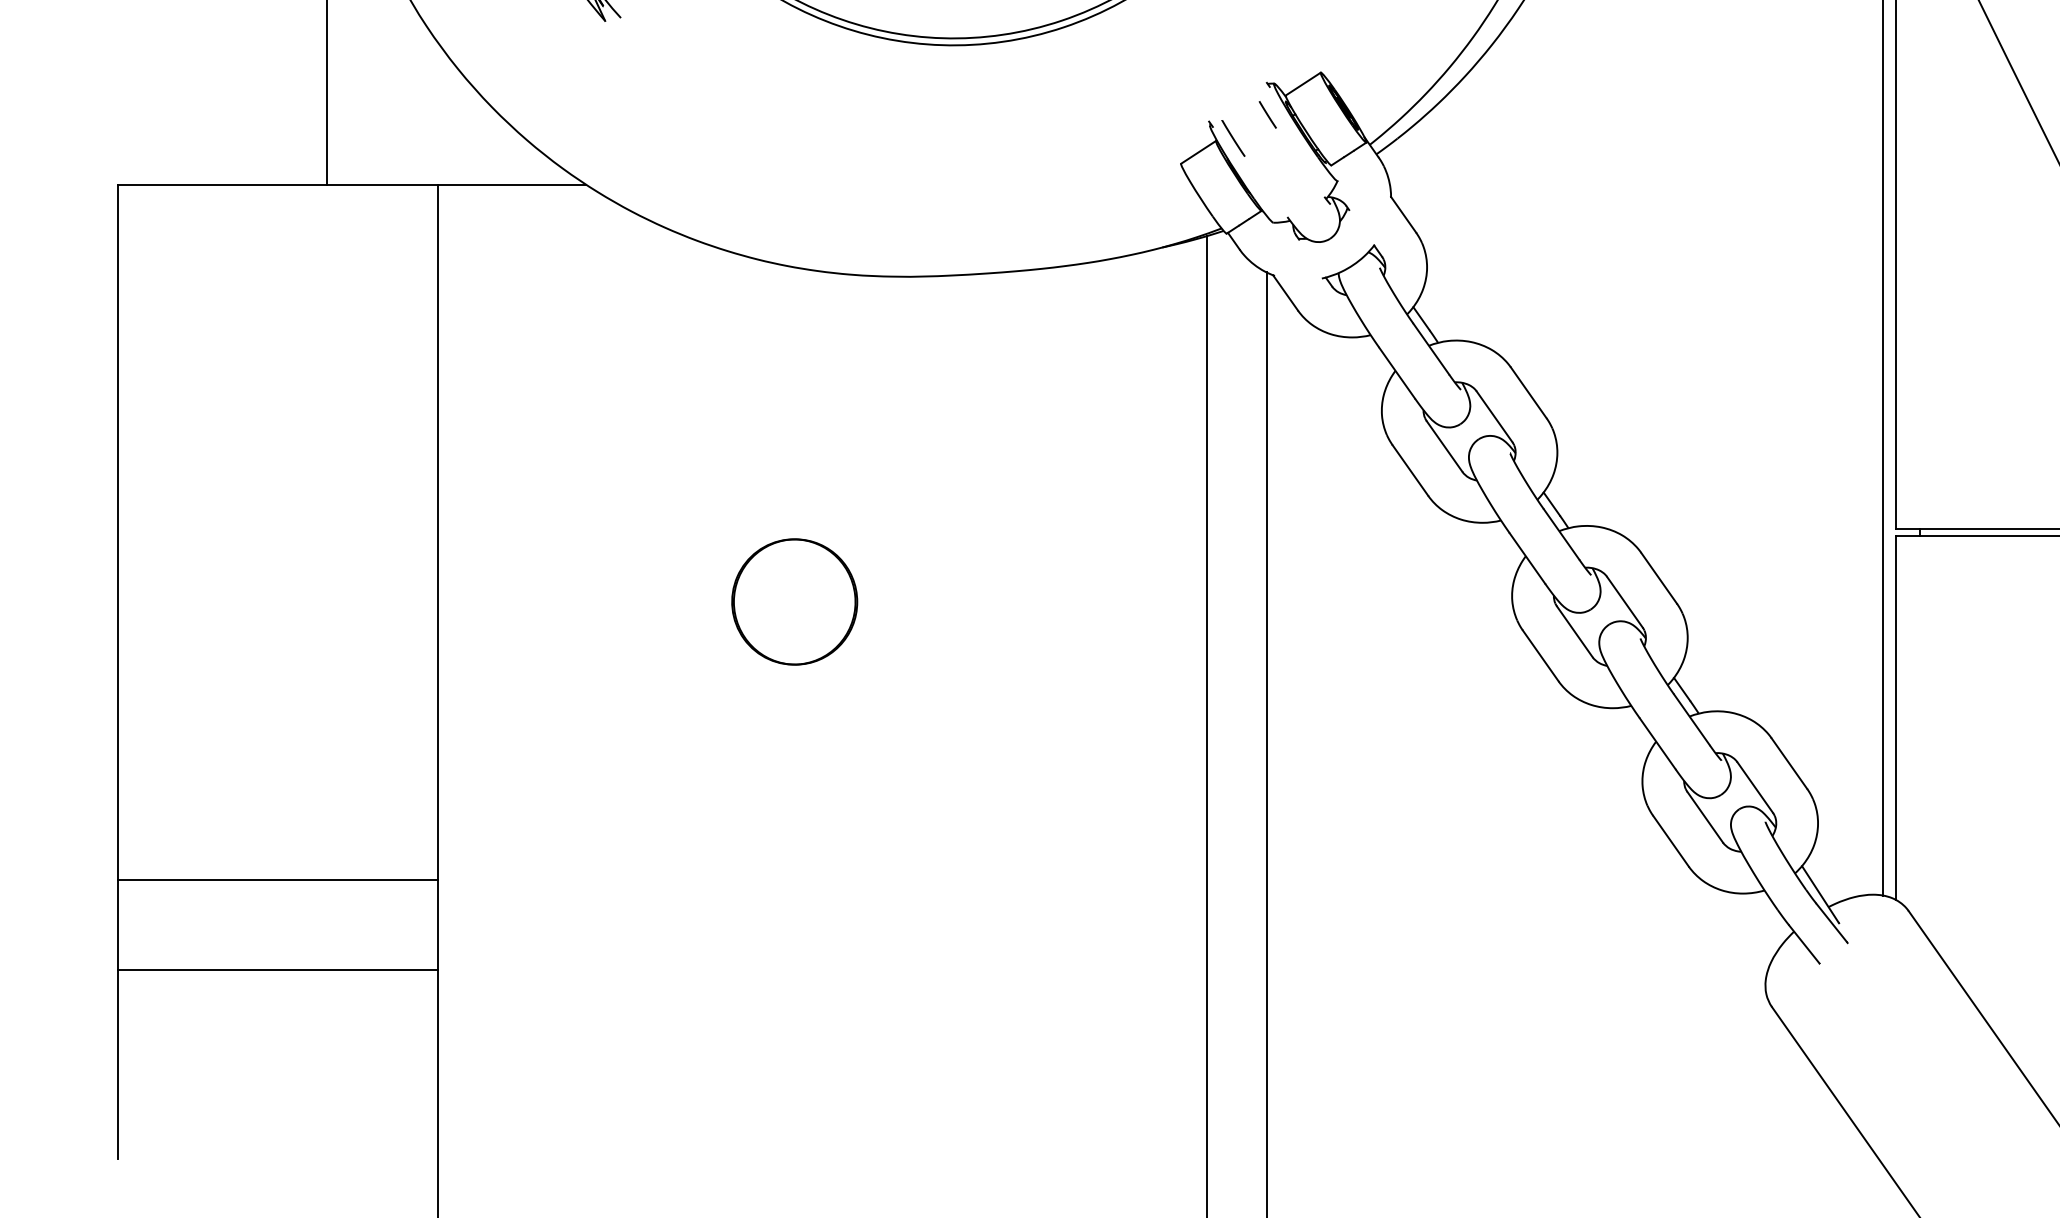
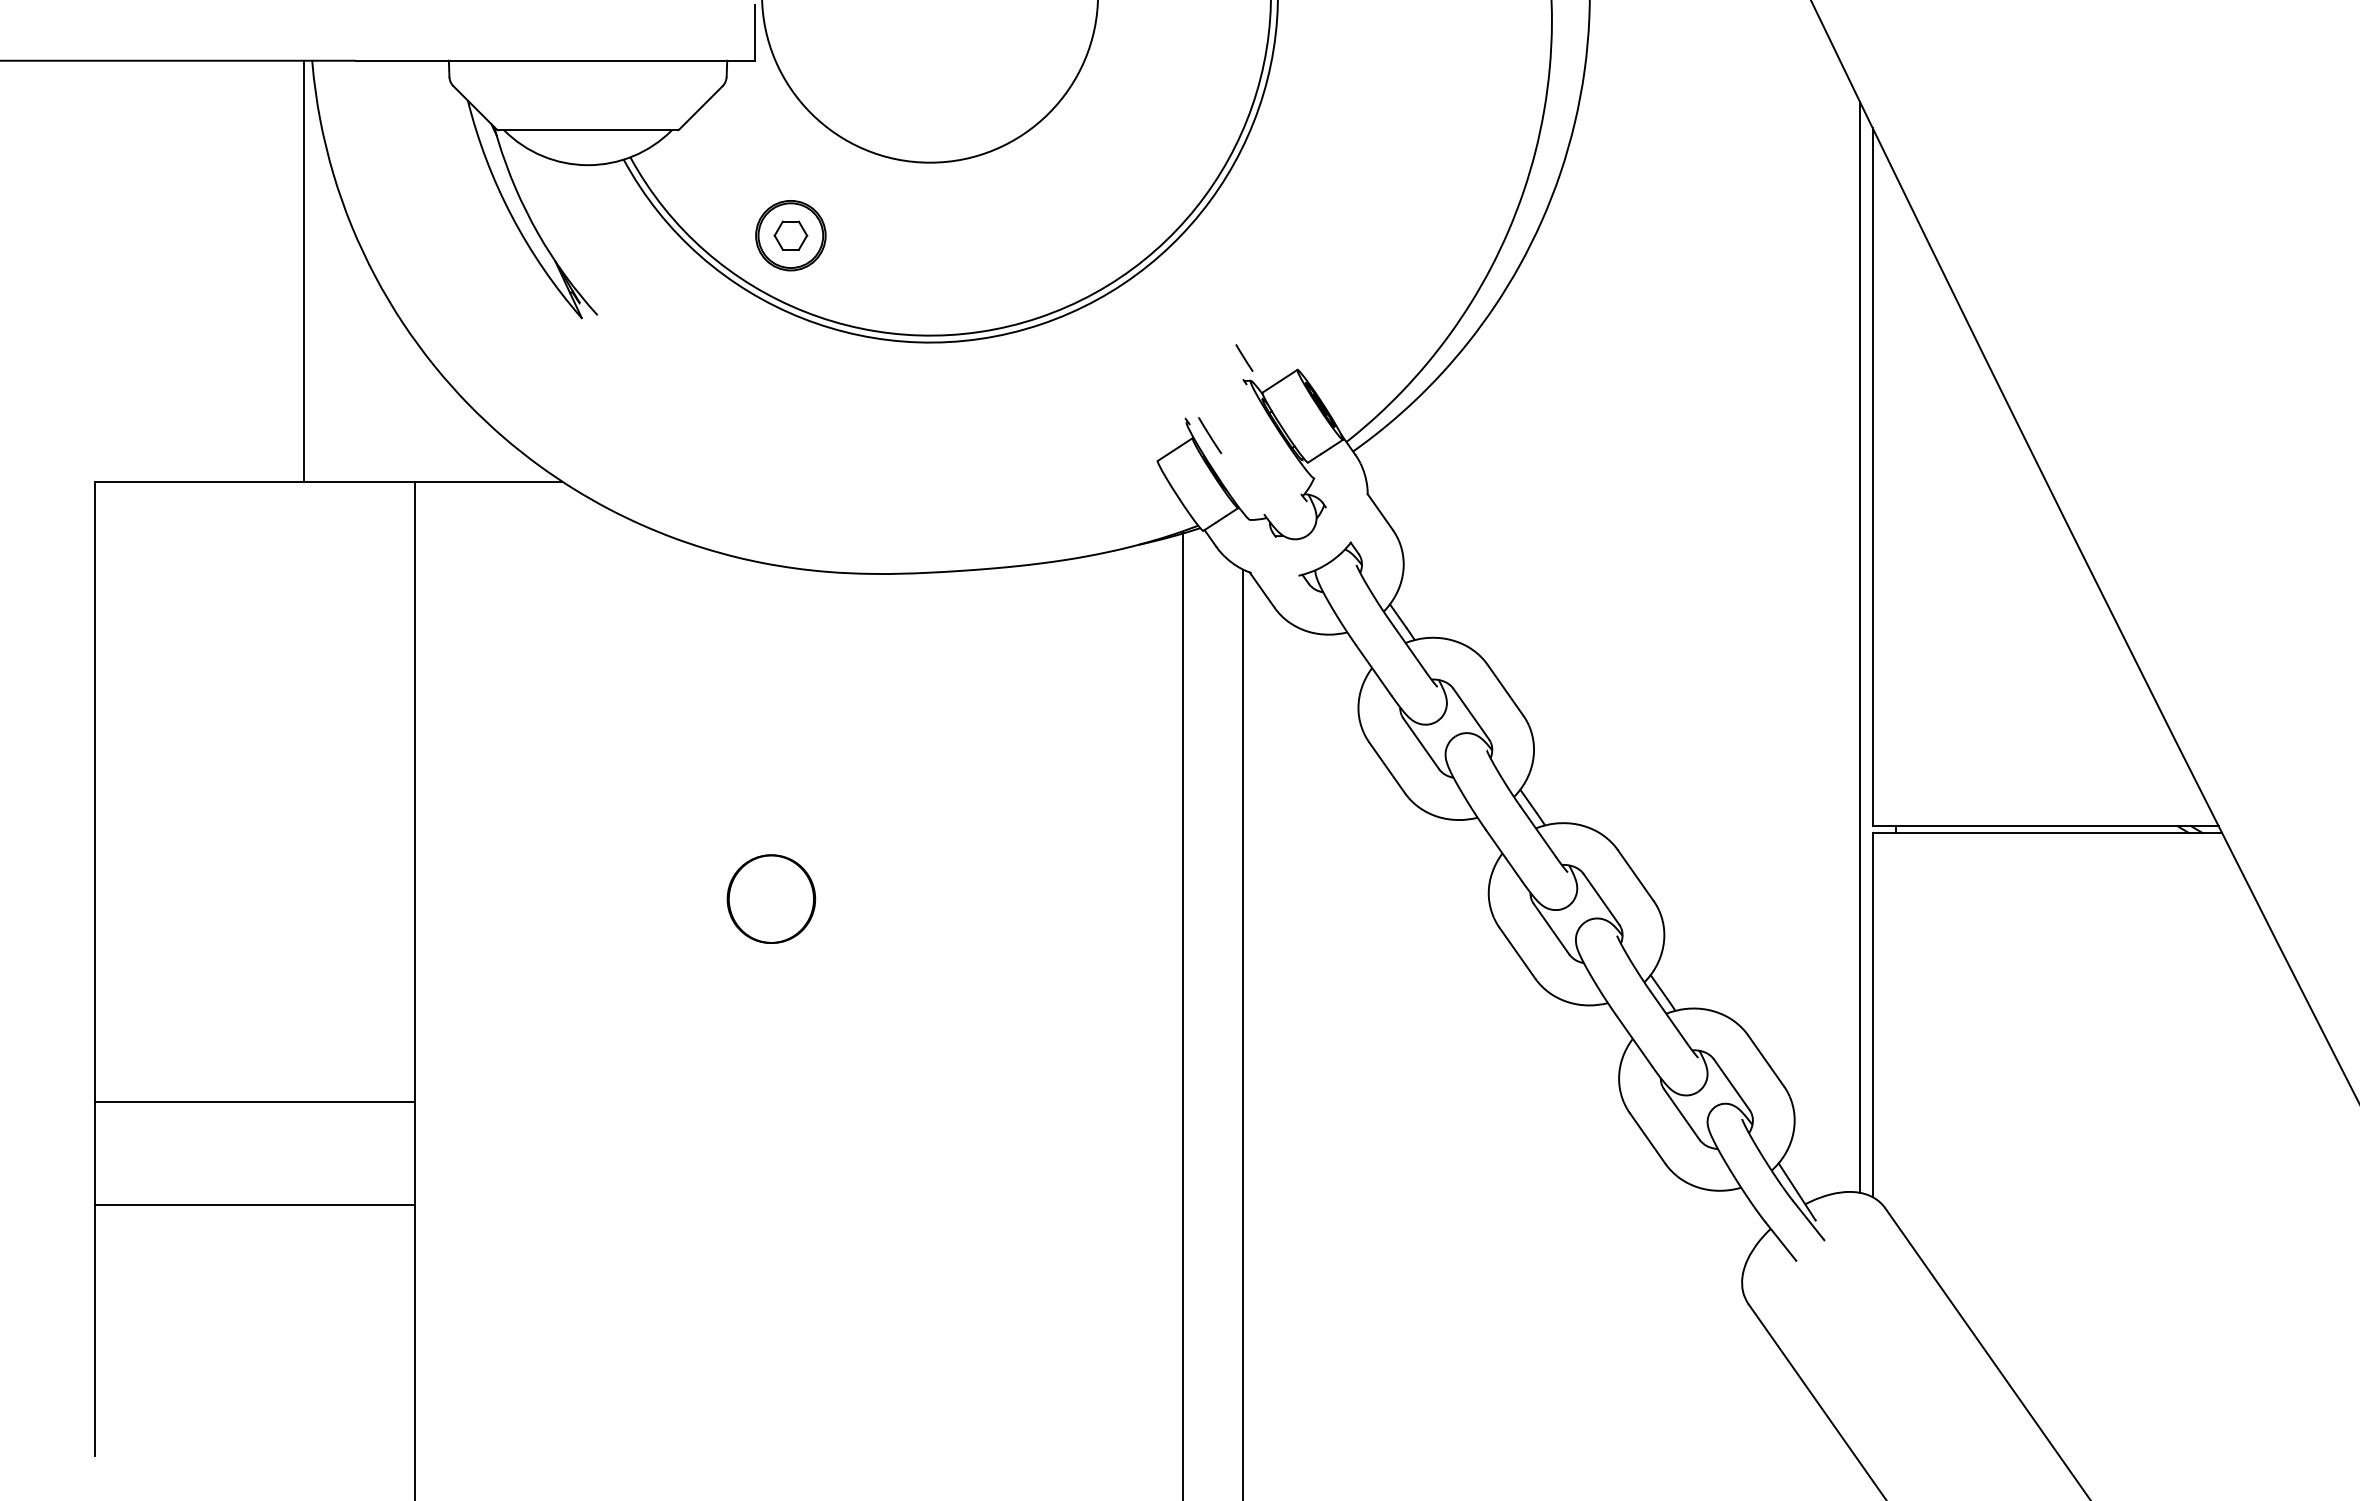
line: (1267, 114) -> (1244, 357), moved
part: (794, 601) -> (771, 898), size x0.7
line: (278, 880) -> (255, 1101), moved
line: (278, 970) -> (255, 1205), moved

